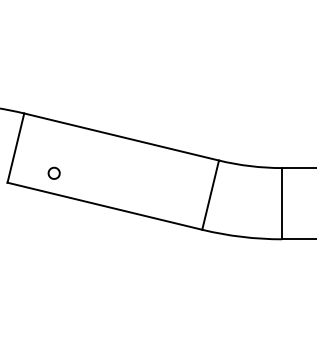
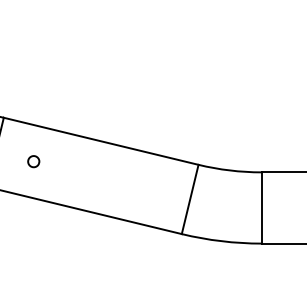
part: (53, 172) -> (33, 160), moved

